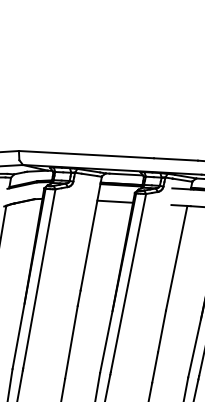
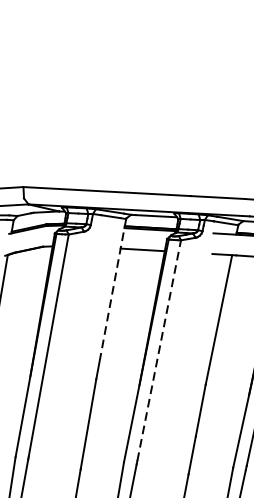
line: (91, 233) -> (113, 289), solid -> dashed
line: (128, 283) -> (159, 351), solid -> dashed

